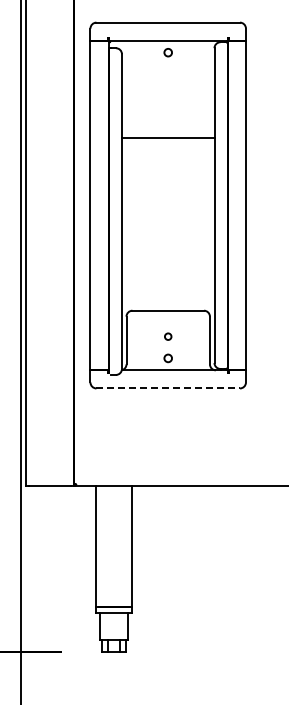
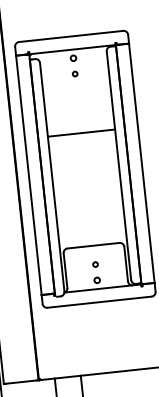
circle: (168, 74) -> (75, 74), added
line: (167, 137) -> (80, 133), moved
line: (168, 388) -> (99, 302), dashed -> solid

